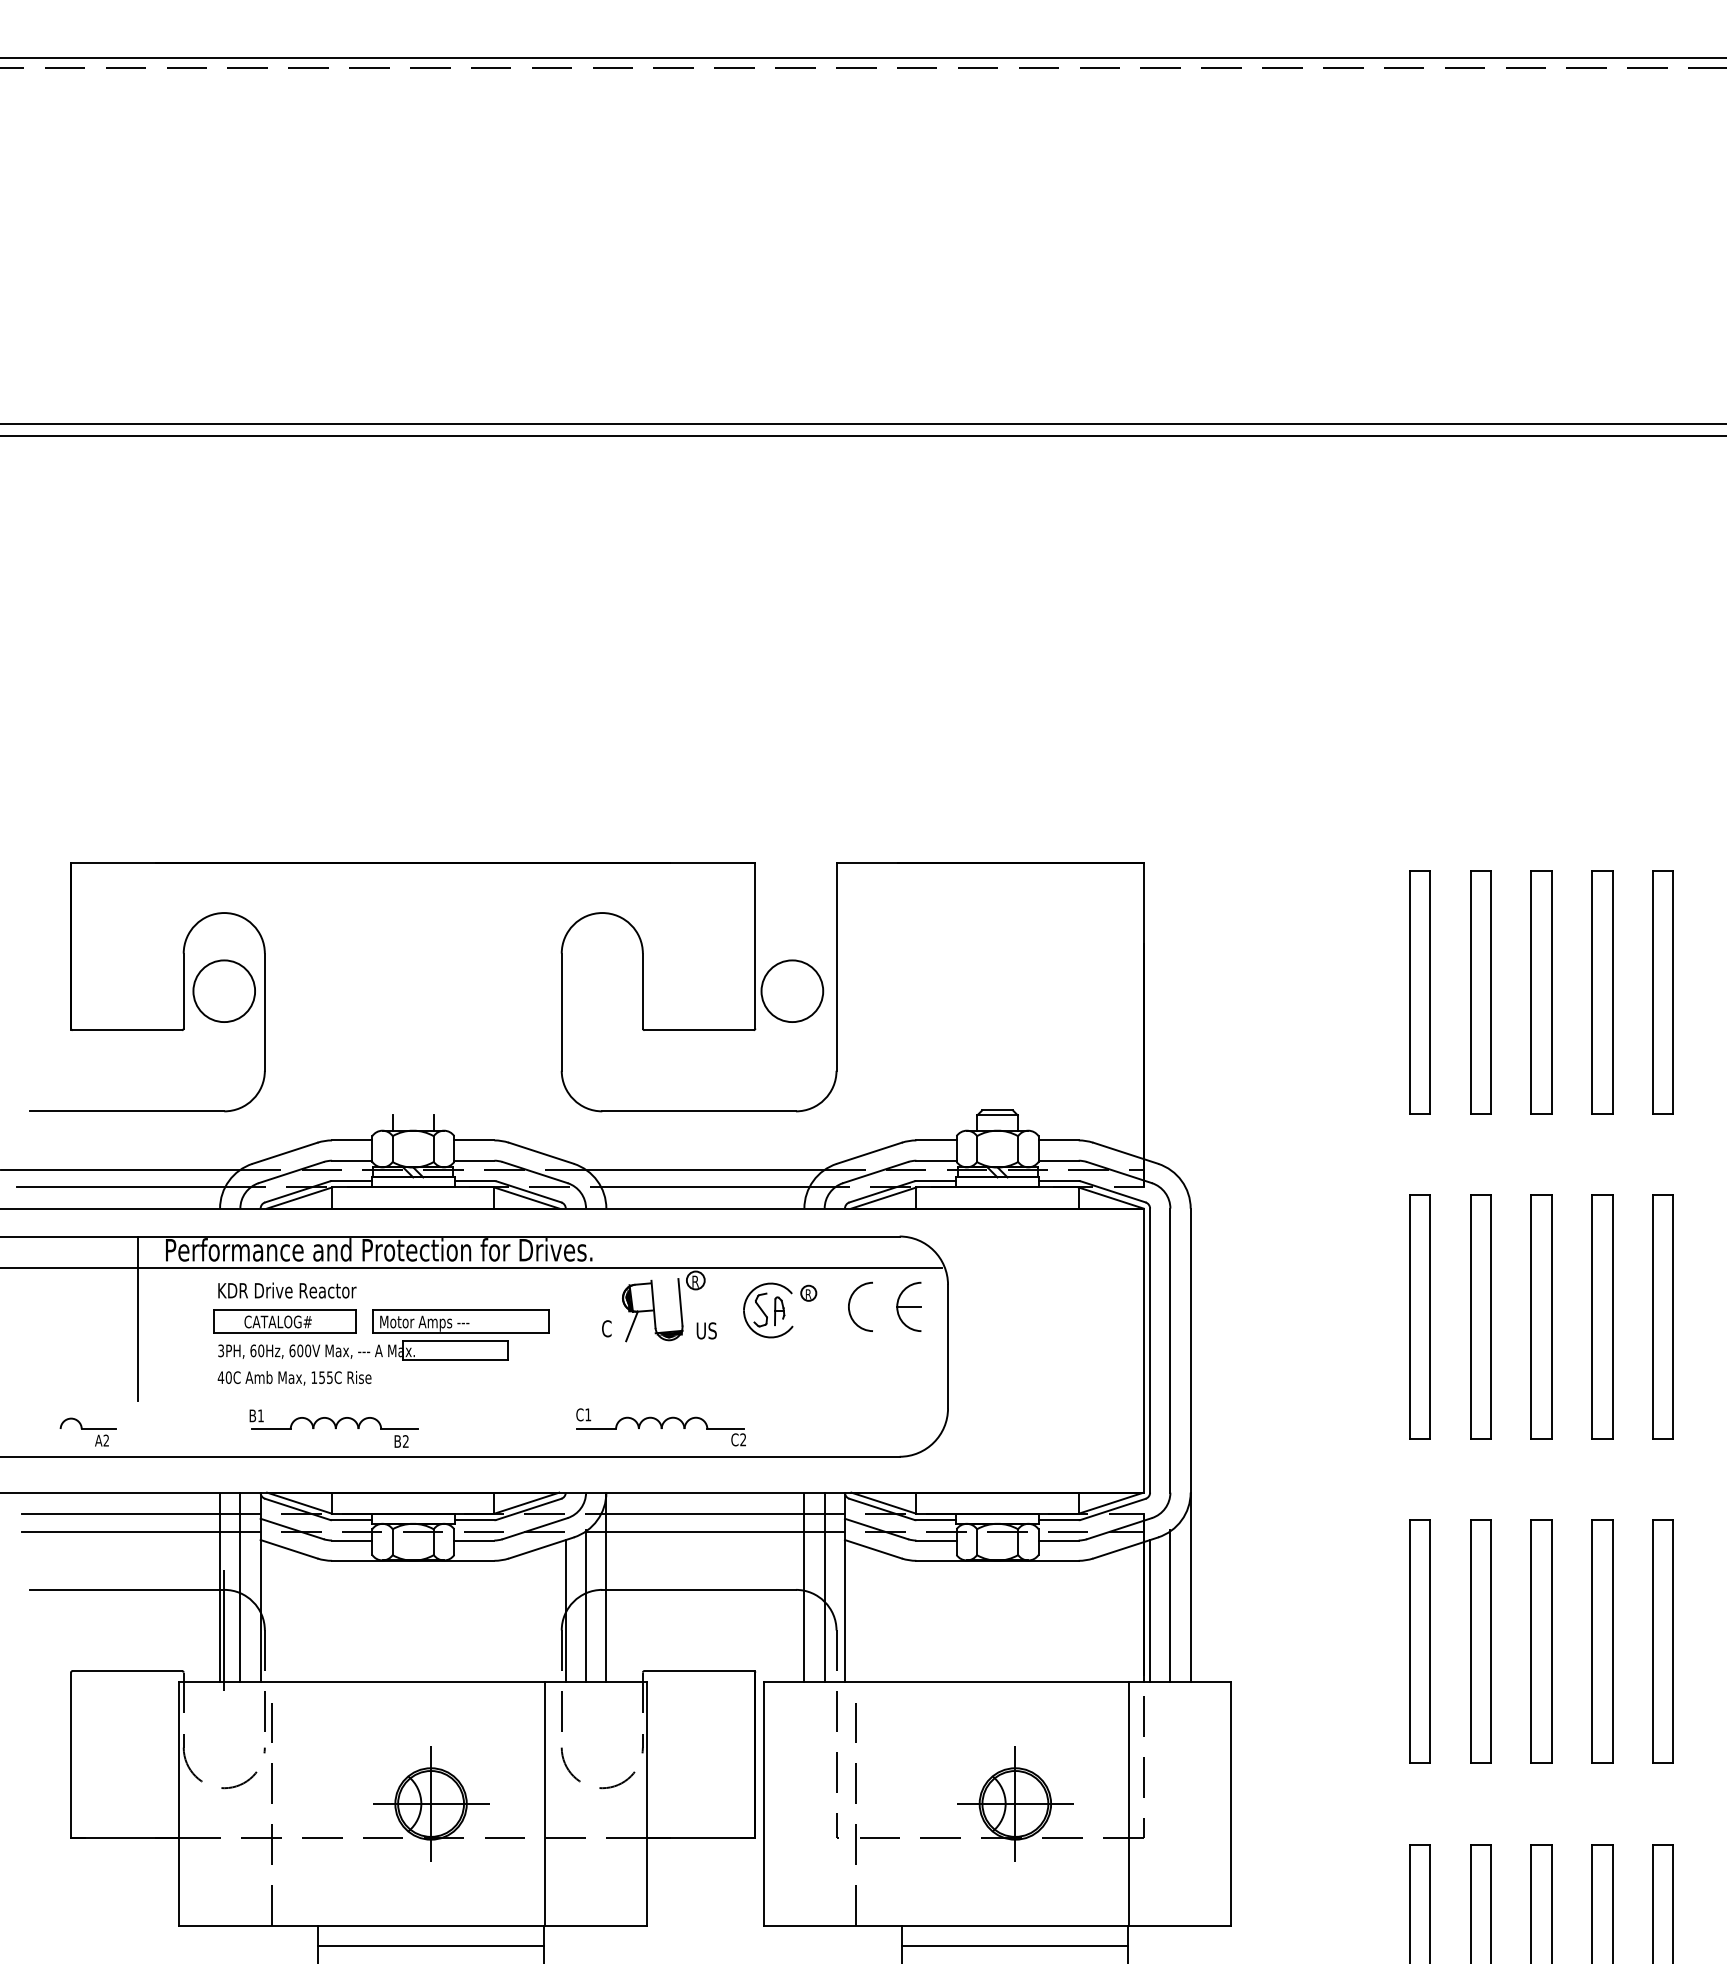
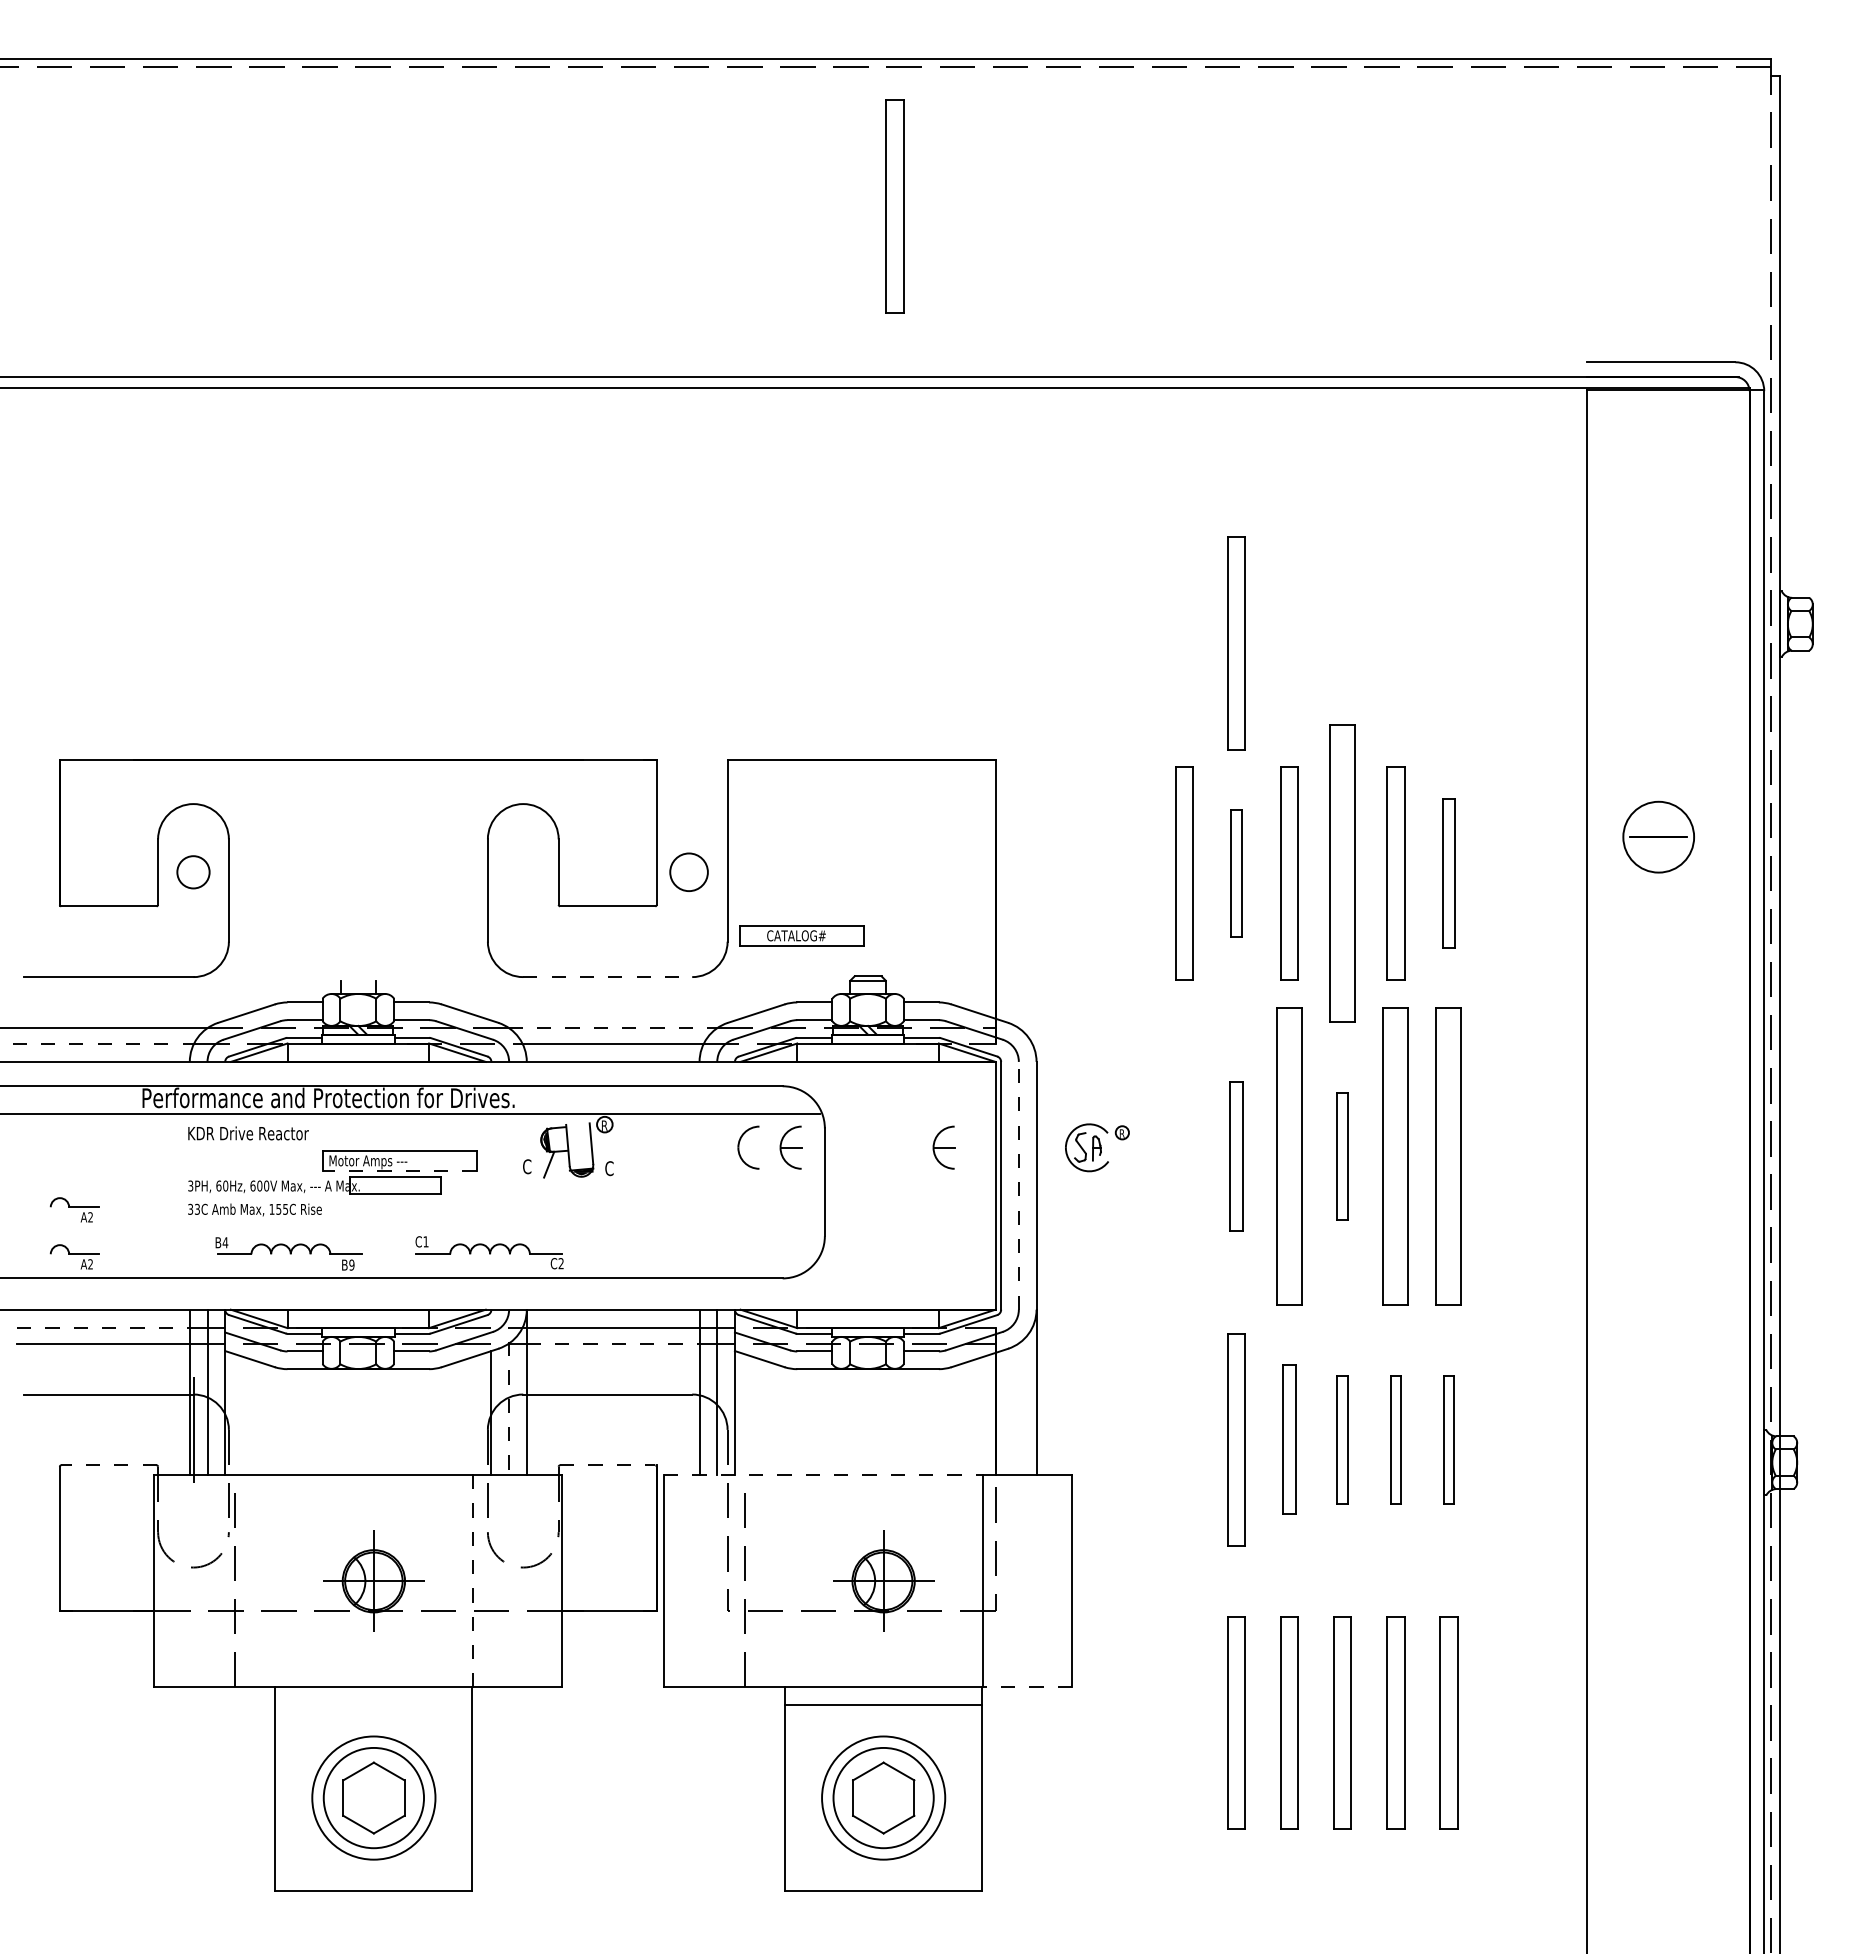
part: (1027, 228) -> (894, 206), added
part: (1419, 728) -> (1236, 643), added
circle: (224, 991) -> (193, 872), size x0.6
circle: (791, 991) -> (688, 872), size x0.7
part: (1360, 992) -> (1184, 873), added
part: (1419, 992) -> (1236, 873), size x0.6
part: (1541, 992) -> (1342, 873), size x1.4
part: (1662, 992) -> (1448, 873), size x0.7
line: (700, 1111) -> (608, 977), solid -> dashed
line: (705, 1169) -> (613, 1027), solid -> dashed
line: (121, 1187) -> (103, 1043), solid -> dashed
part: (1084, 1306) -> (943, 1147), added
part: (780, 1310) -> (1097, 1147), moved
part: (1419, 1317) -> (1236, 1156), size x0.7
part: (1480, 1317) -> (1289, 1156), size x1.4
part: (1541, 1317) -> (1342, 1156), size x0.6
part: (1602, 1317) -> (1395, 1156), size x1.4
part: (1662, 1317) -> (1448, 1156), size x1.4
line: (138, 1319) -> (118, 1158), removed
part: (283, 1321) -> (801, 935), moved
text: (706, 1330) -> (614, 1168), US -> C
line: (461, 1333) -> (400, 1170), solid -> dashed
line: (1169, 1350) -> (1018, 1185), solid -> dashed
text: (224, 1376) -> (193, 1208), 40C -> 33C
part: (87, 1377) -> (74, 1209), added
text: (260, 1415) -> (225, 1242), B1 -> B4
part: (661, 1427) -> (489, 1252), moved
text: (405, 1440) -> (351, 1264), B2 -> B9
line: (121, 1514) -> (103, 1328), solid -> dashed
line: (705, 1531) -> (613, 1343), solid -> dashed
line: (1169, 1605) -> (1018, 1408), removed
line: (586, 1607) -> (509, 1409), solid -> dashed
line: (1150, 1611) -> (1001, 1413), removed
part: (1480, 1641) -> (1289, 1439), size x0.7
part: (1541, 1641) -> (1342, 1439), size x0.6
part: (1602, 1641) -> (1395, 1439), size x0.6
part: (1662, 1641) -> (1448, 1439), size x0.6
line: (126, 1671) -> (108, 1465), solid -> dashed
line: (698, 1671) -> (607, 1465), solid -> dashed
line: (946, 1682) -> (823, 1475), solid -> dashed
line: (545, 1804) -> (473, 1581), solid -> dashed
line: (1180, 1925) -> (1027, 1687), solid -> dashed
line: (430, 1946) -> (373, 1705), removed

